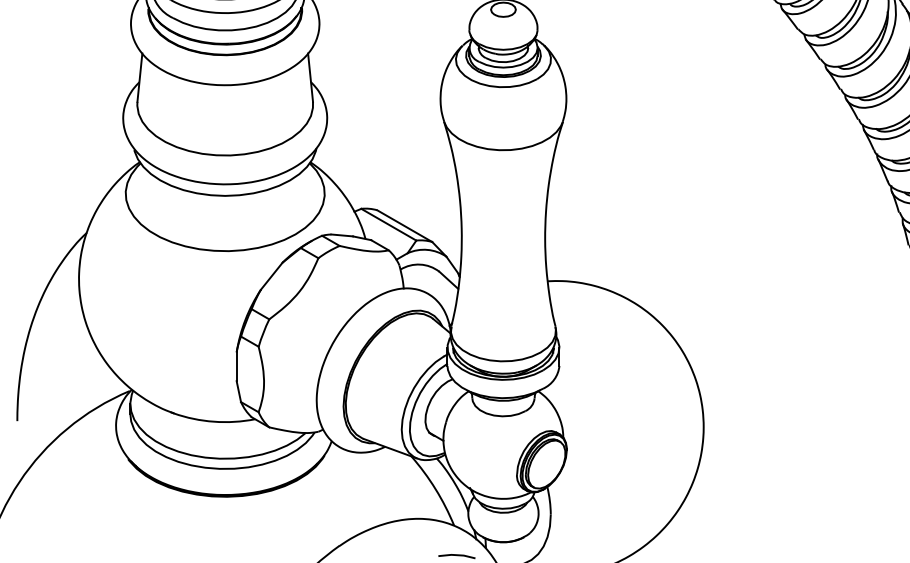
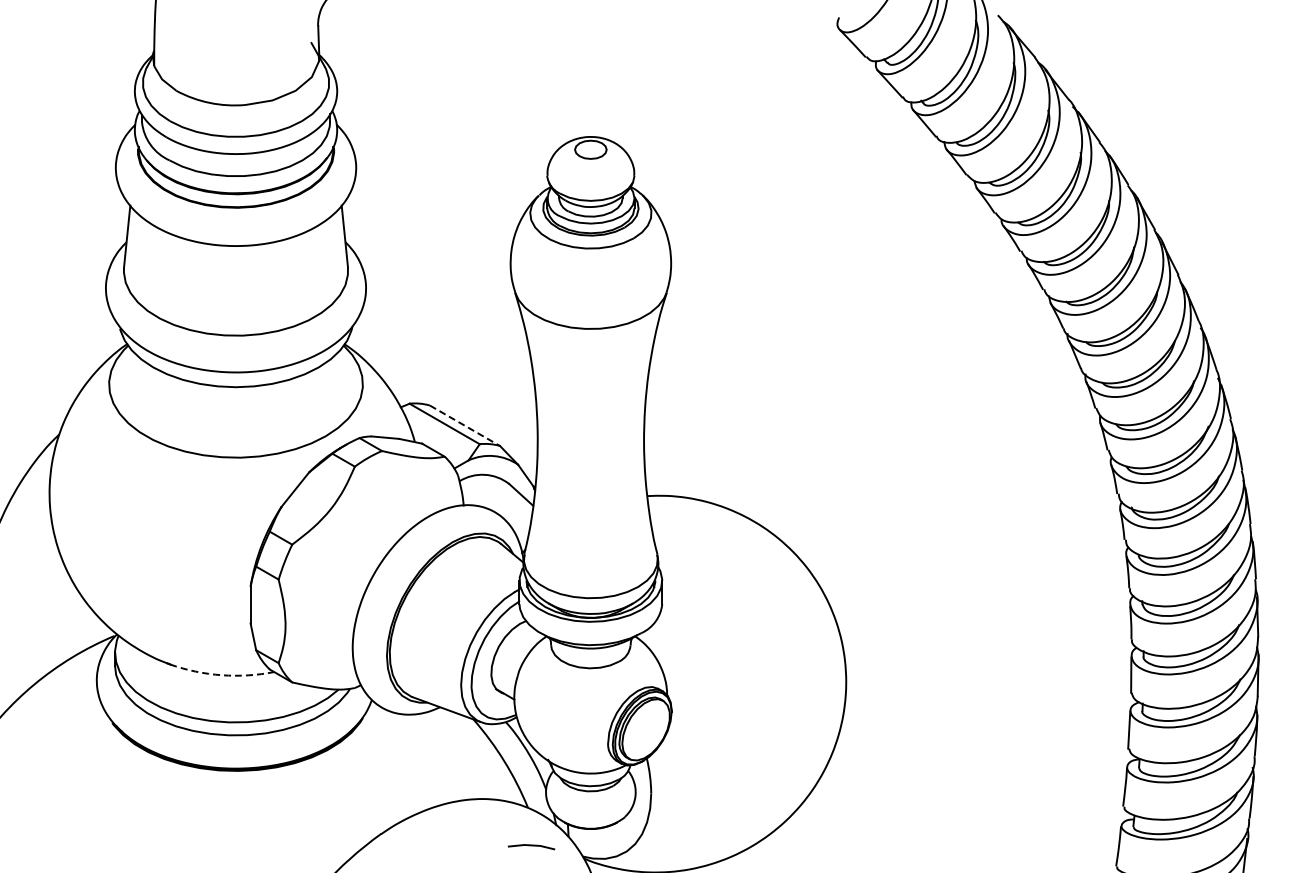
line: (405, 226) -> (465, 426), solid -> dashed
arc: (213, 421) -> (221, 675), solid -> dashed

